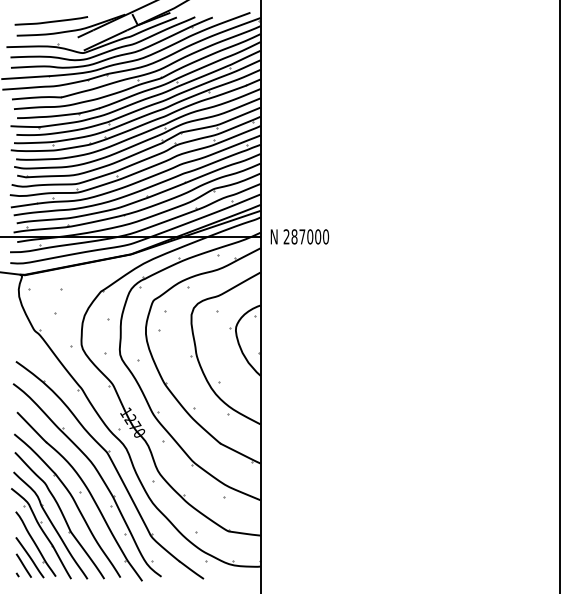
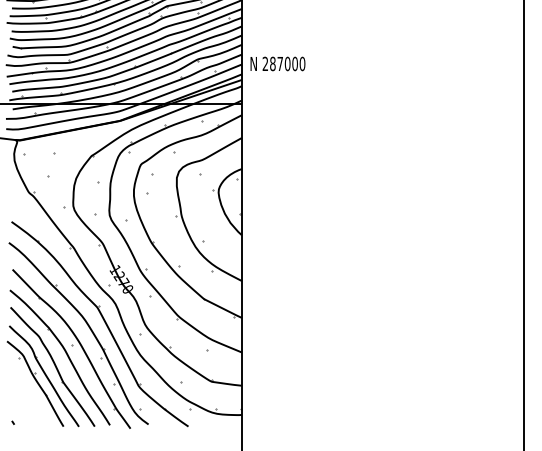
text: (299, 236) -> (277, 63), moved
part: (35, 544) -> (29, 394), removed

